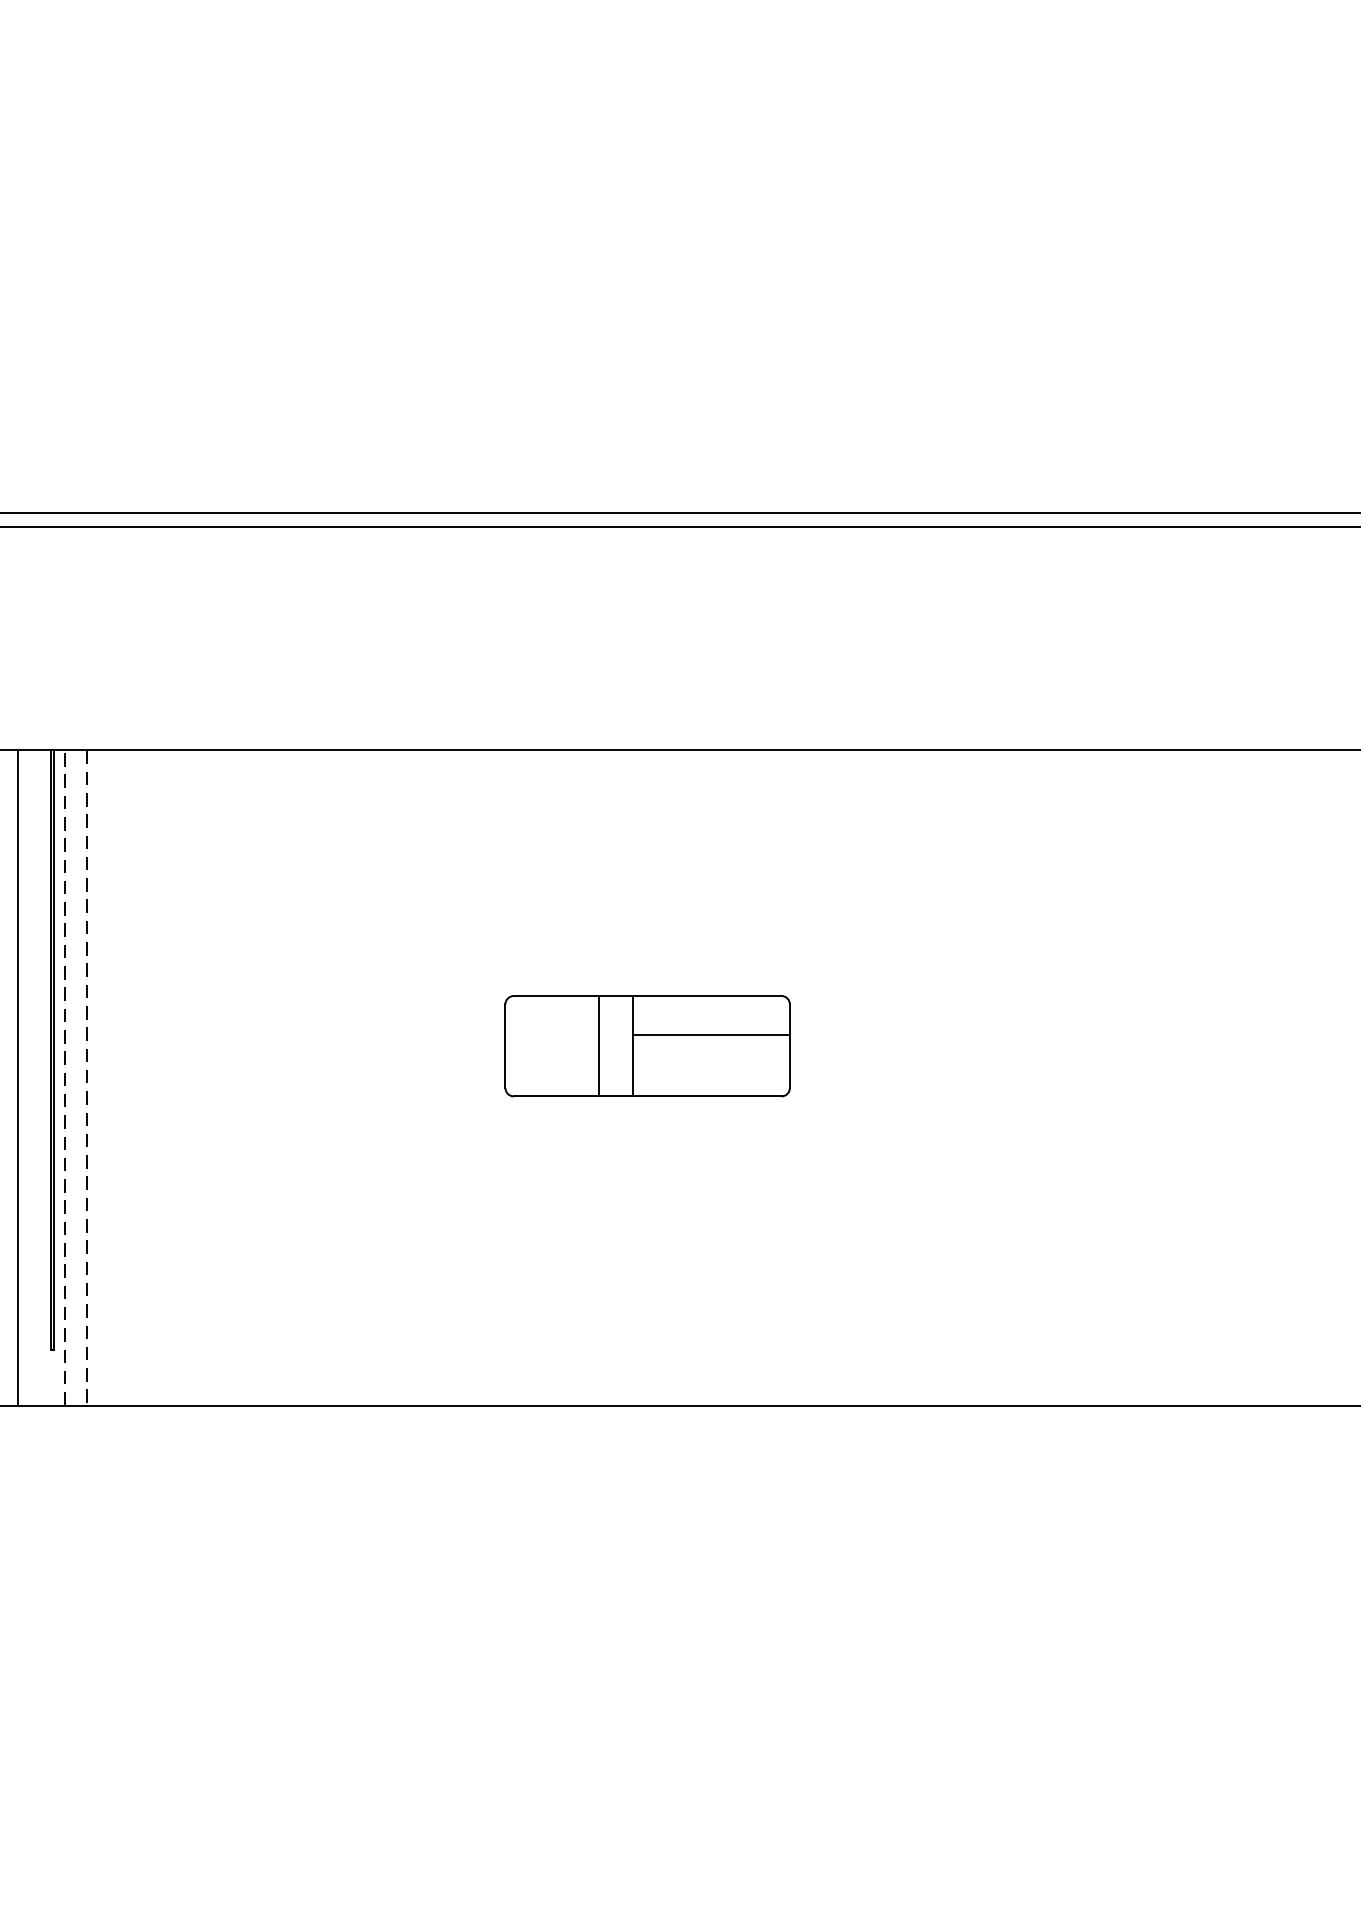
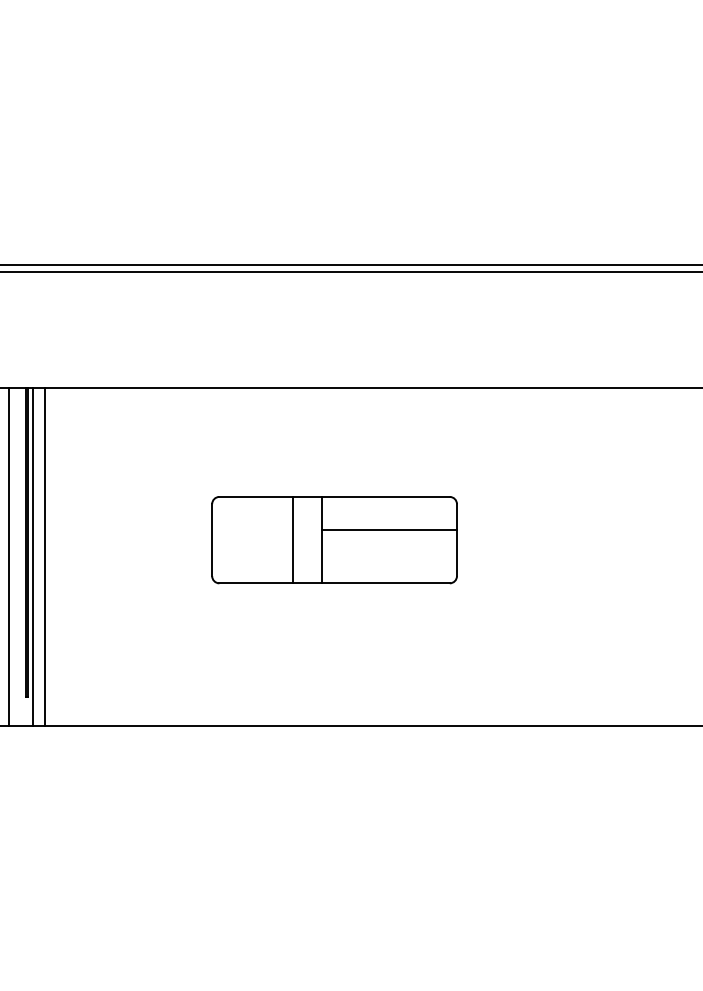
part: (647, 1046) -> (334, 540), size x1.67
line: (64, 1077) -> (33, 556), dashed -> solid
line: (87, 1079) -> (45, 557), dashed -> solid

